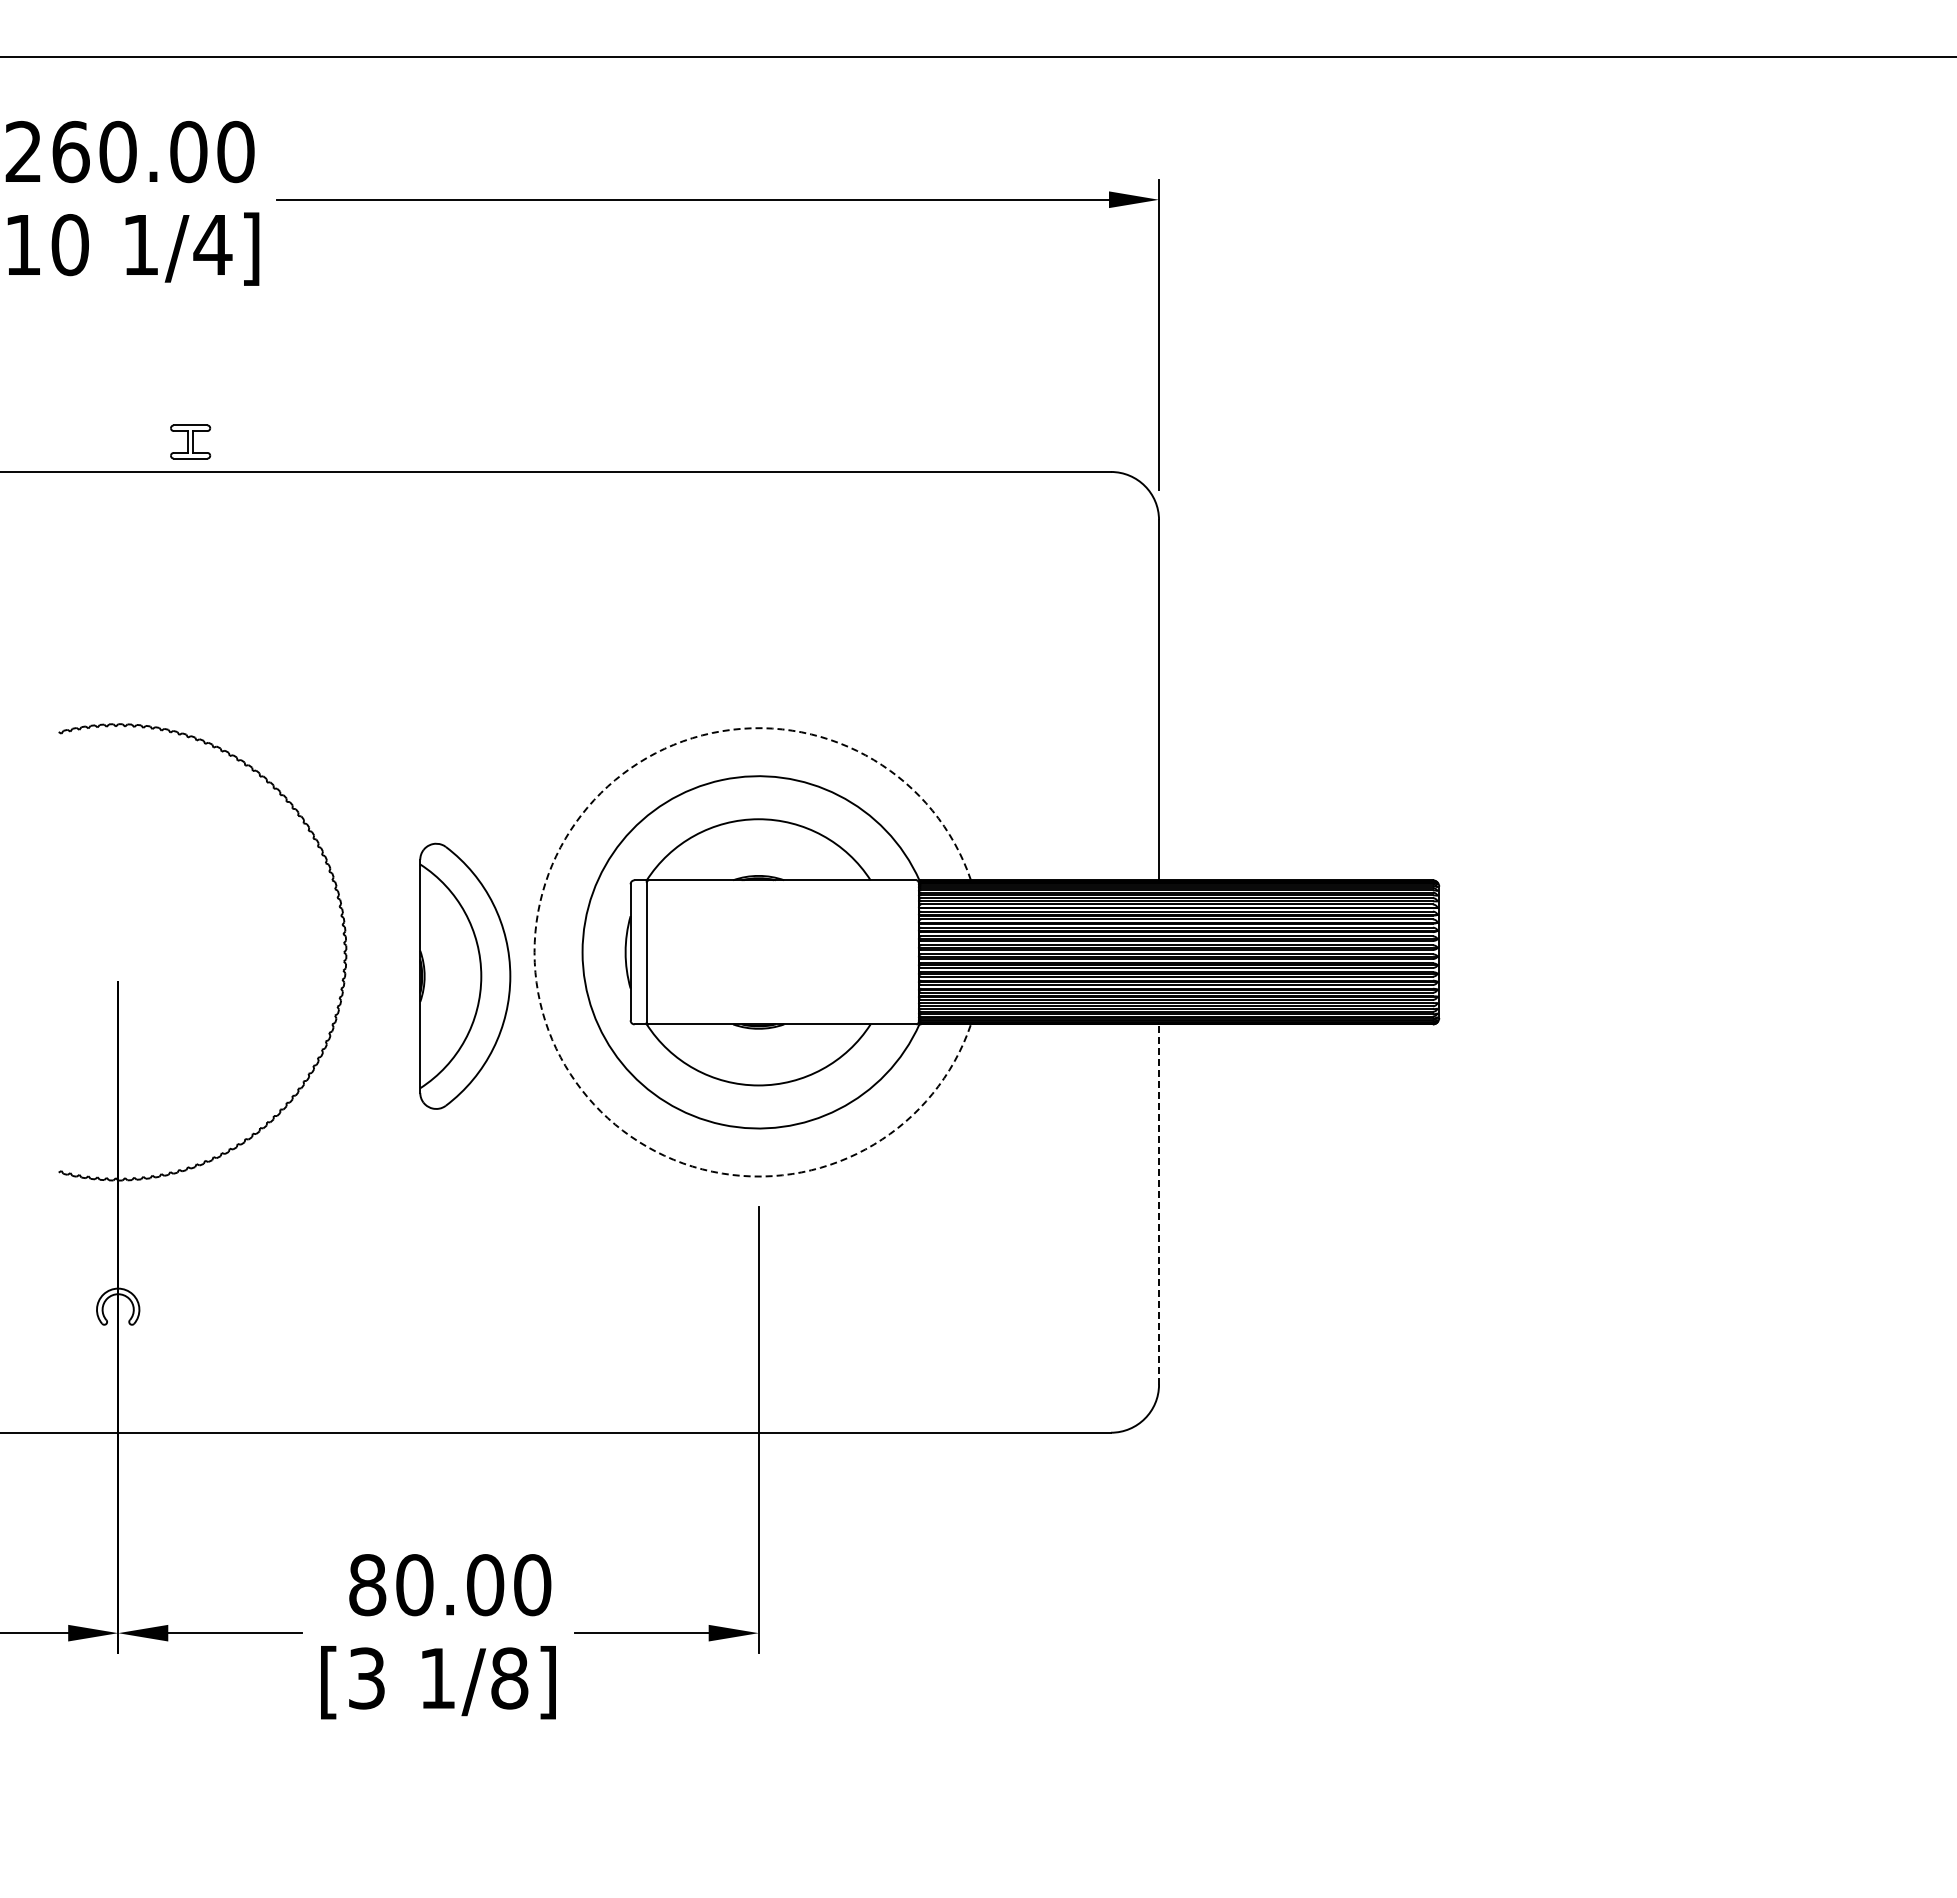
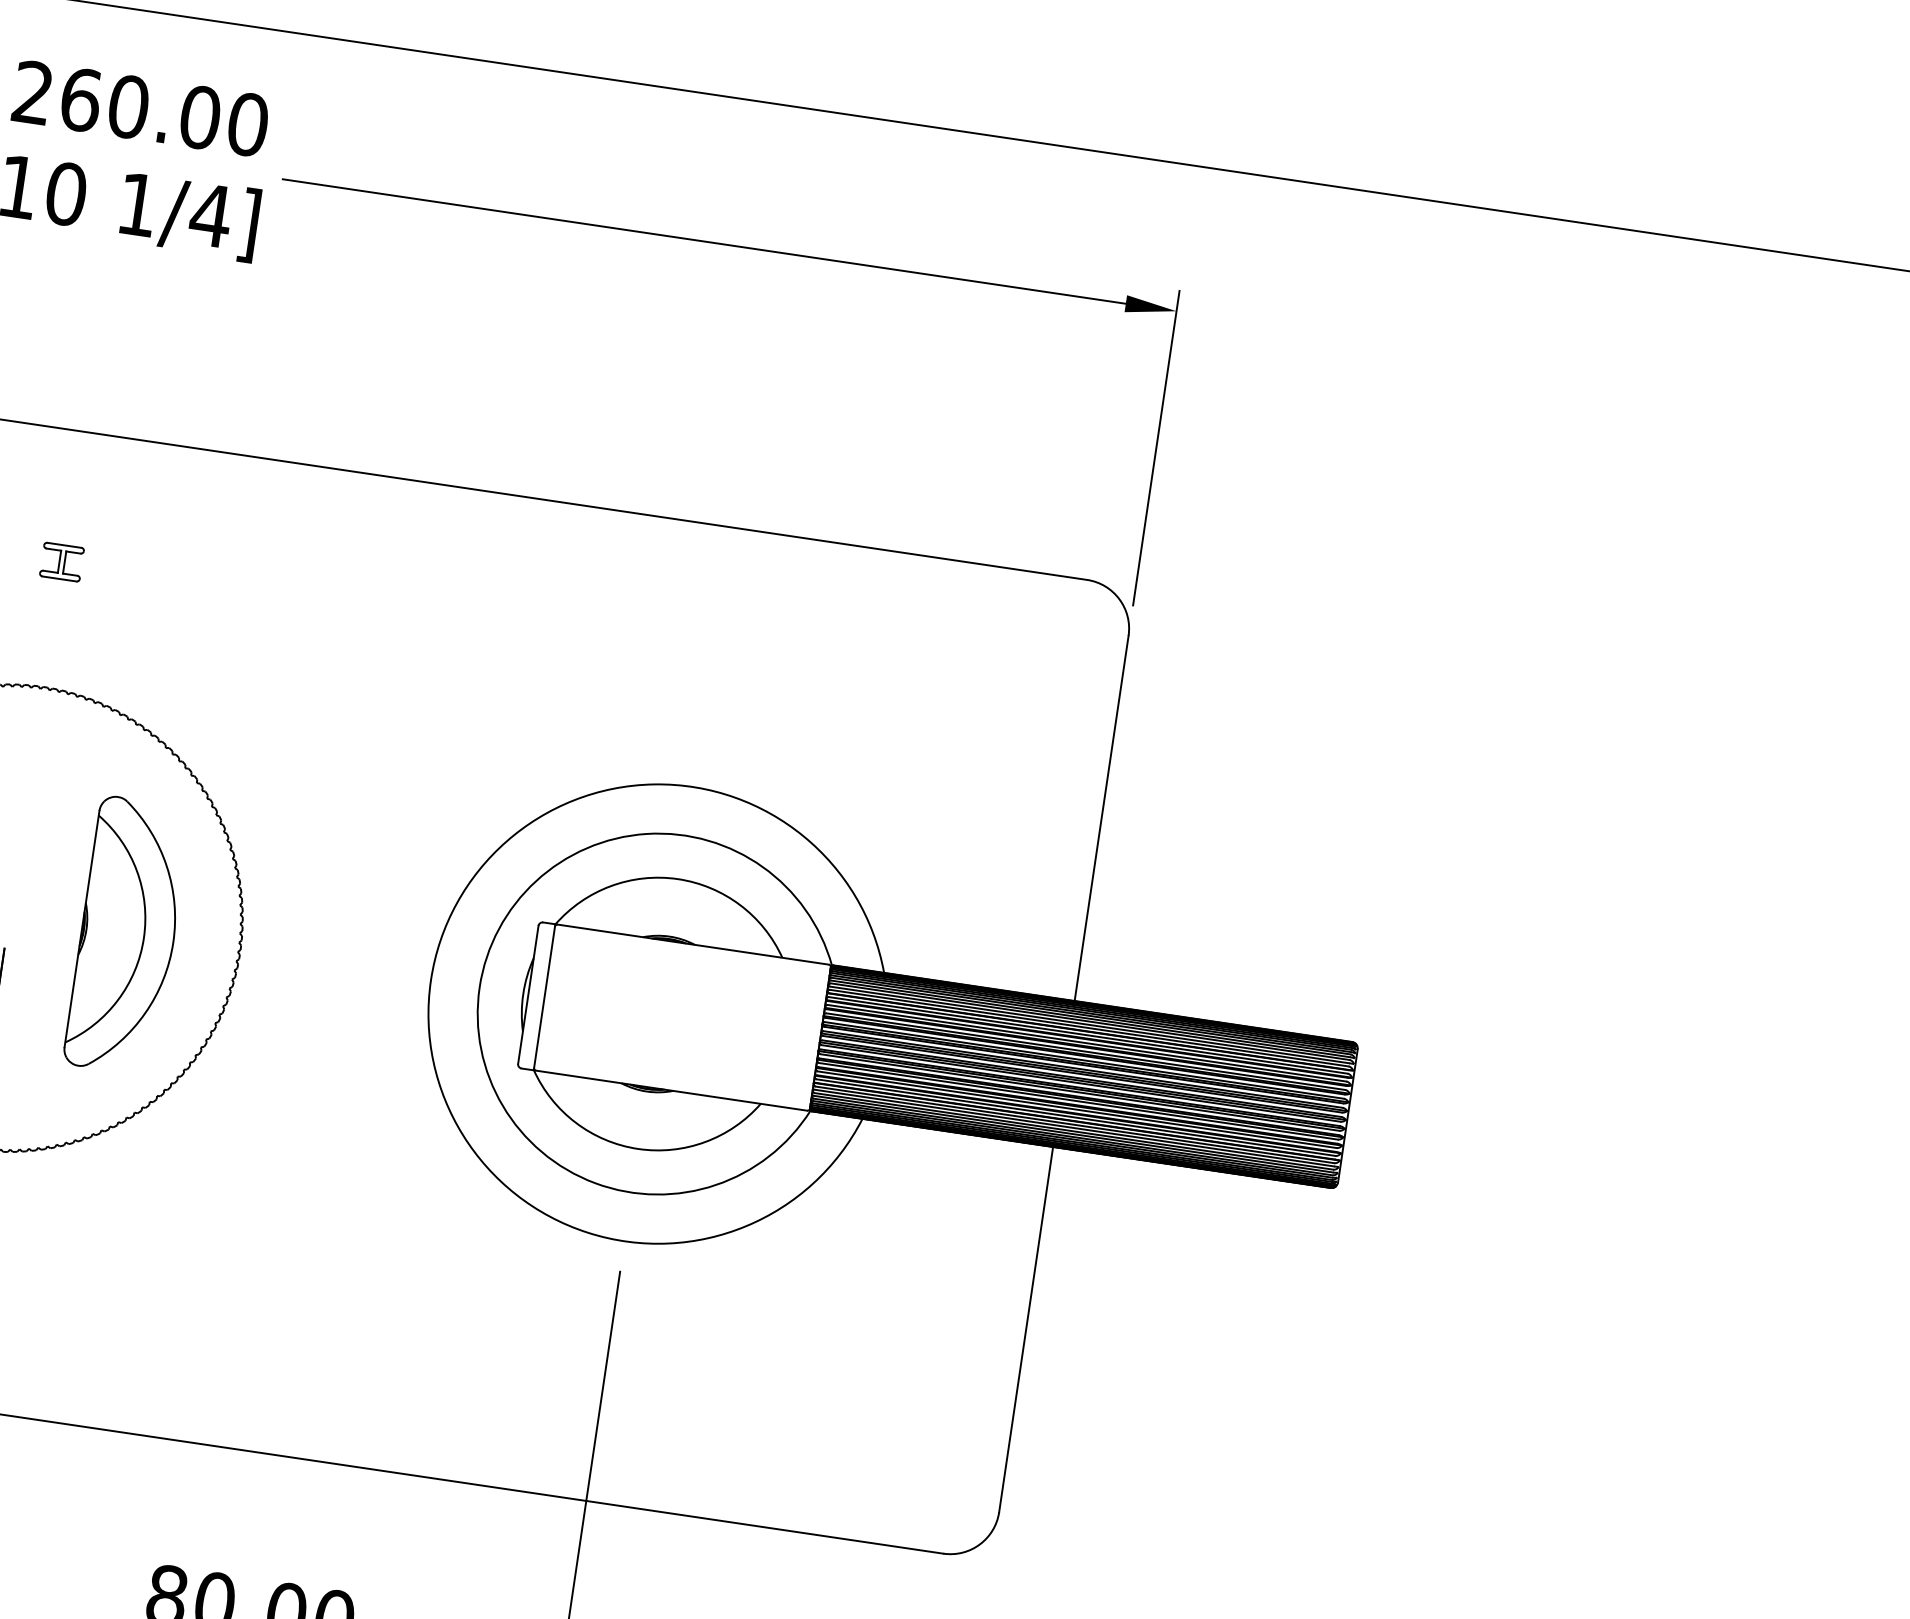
part: (190, 441) -> (61, 561), moved
arc: (534, 952) -> (430, 980), dashed -> solid
part: (465, 975) -> (128, 934), moved
line: (1159, 1204) -> (1026, 1329), dashed -> solid

